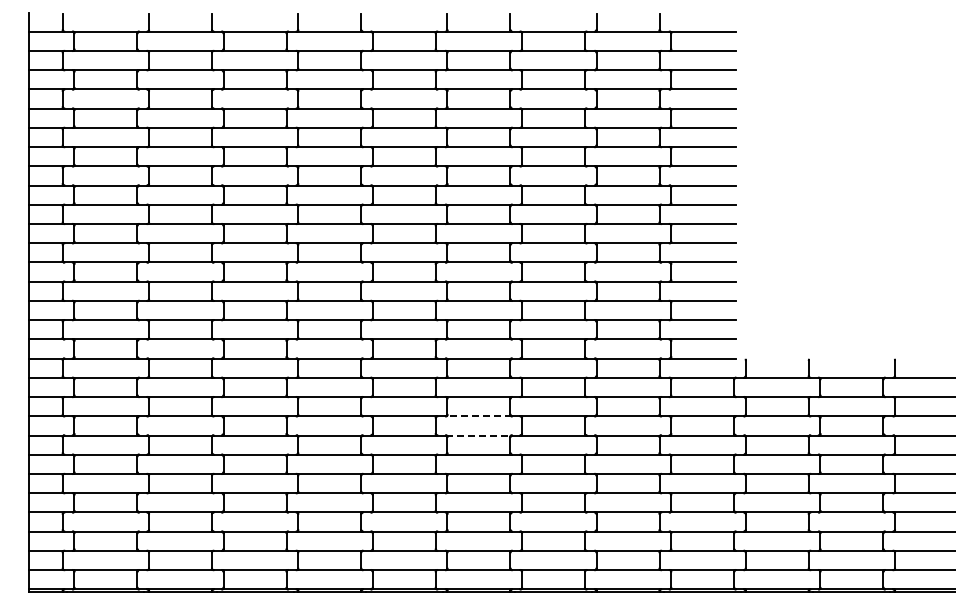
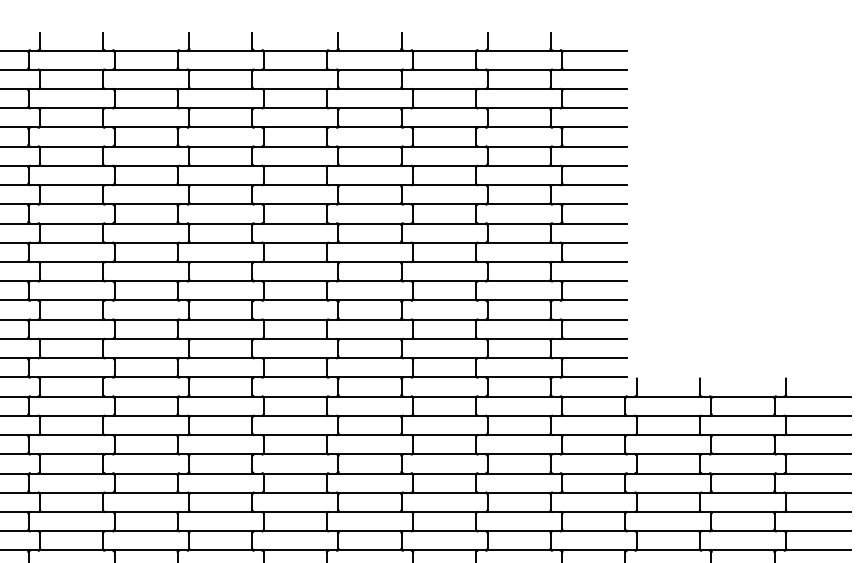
line: (478, 416) -> (369, 435), dashed -> solid
line: (479, 435) -> (370, 454), dashed -> solid

